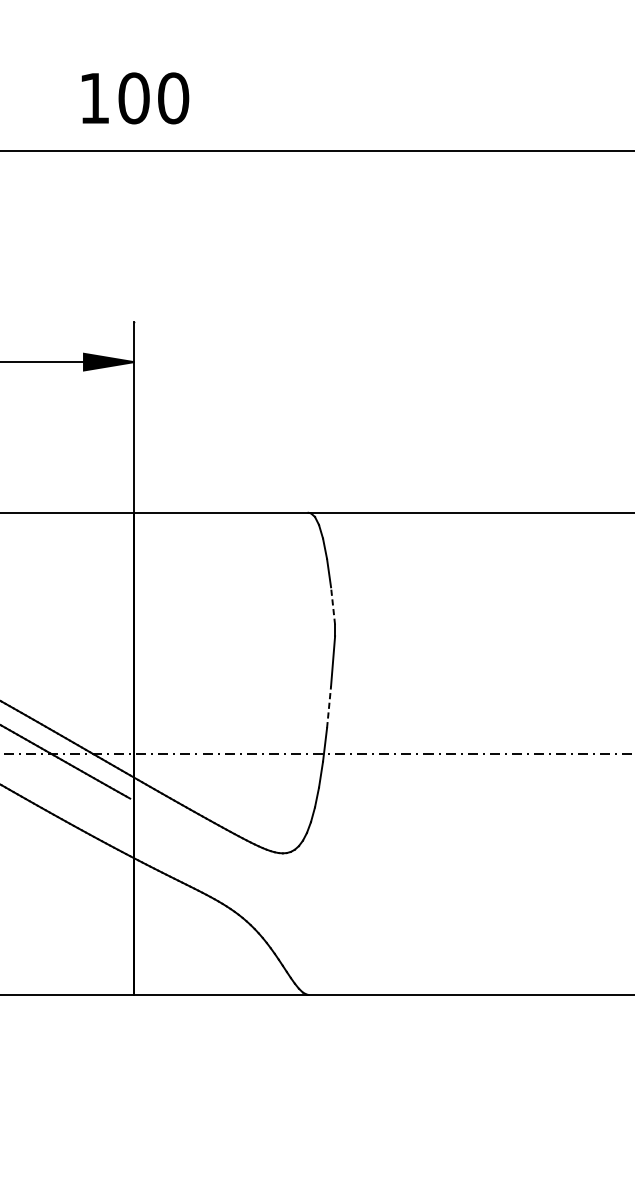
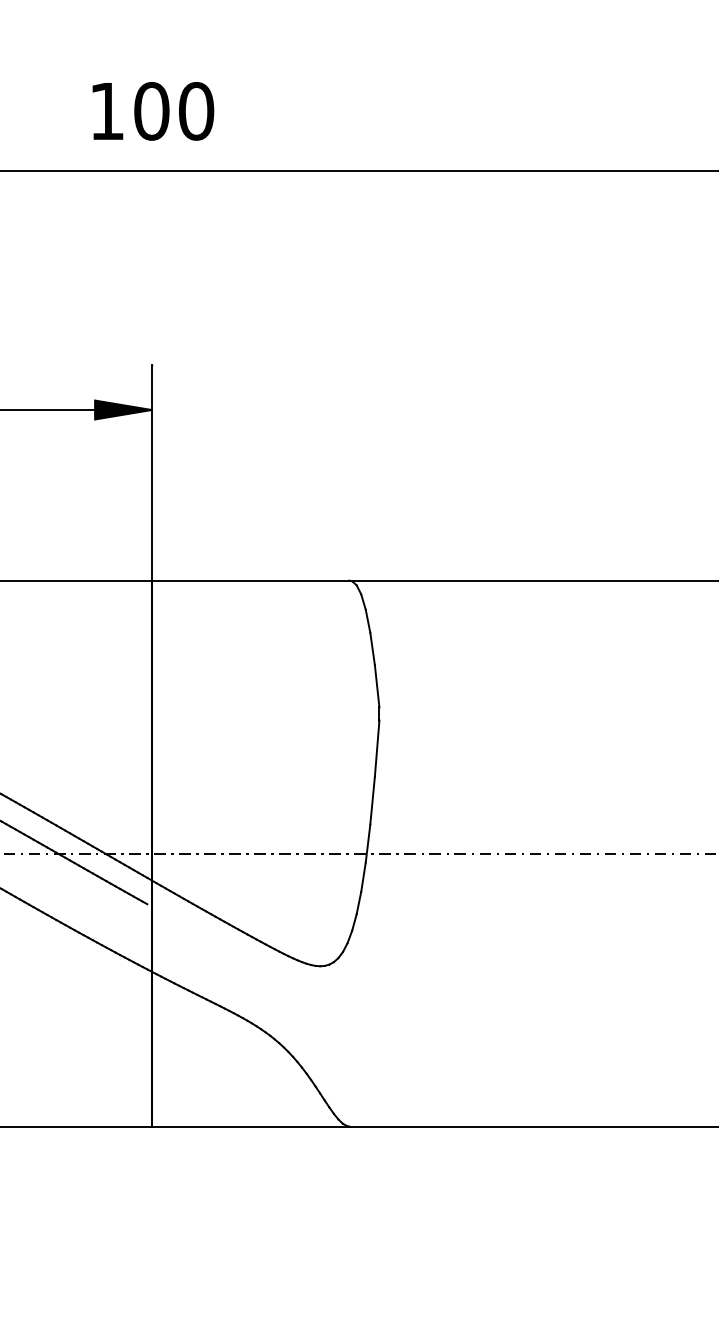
line: (333, 605) -> (377, 685), dashed -> solid
line: (328, 706) -> (372, 800), dashed -> solid

